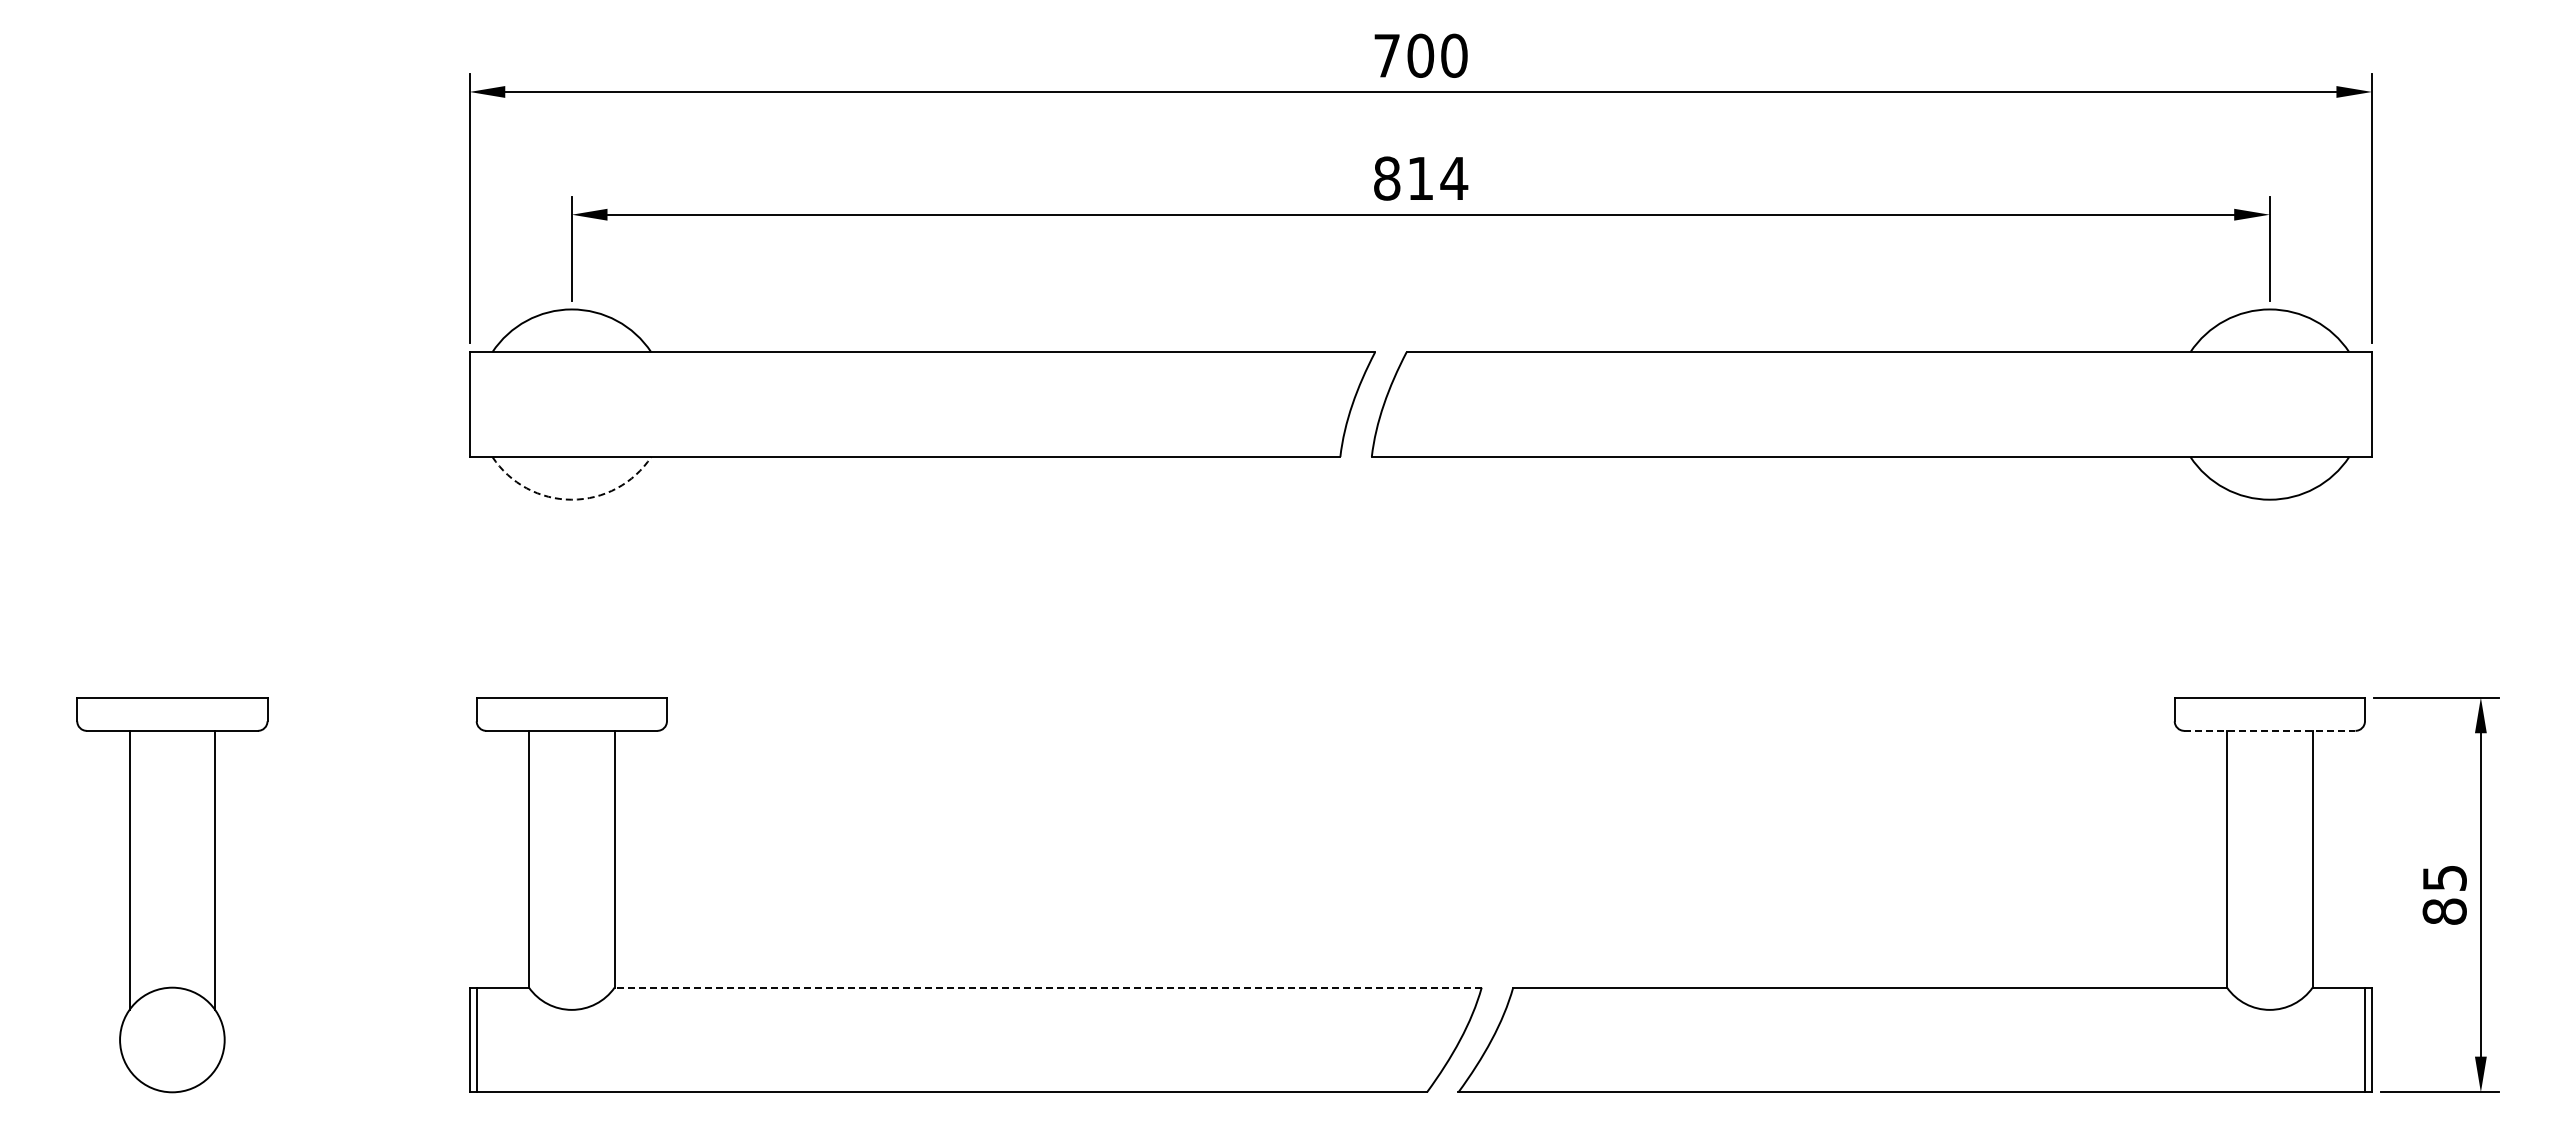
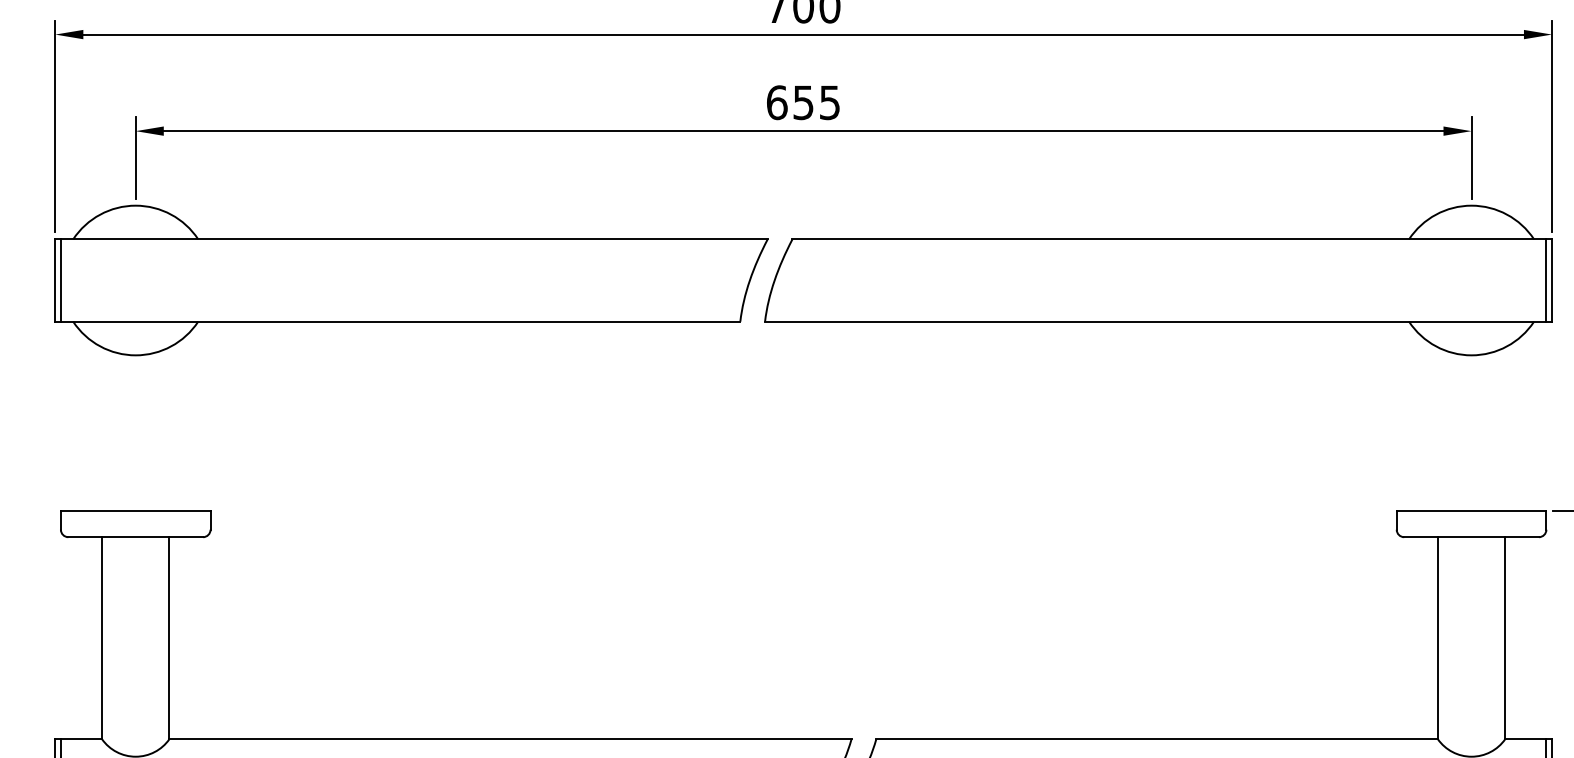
text: (1421, 178) -> (804, 102), 814 -> 655
line: (476, 404) -> (60, 280), added
line: (2364, 404) -> (1546, 280), added
arc: (571, 499) -> (135, 355), dashed -> solid
line: (2269, 730) -> (1471, 536), dashed -> solid
line: (1048, 987) -> (510, 739), dashed -> solid

